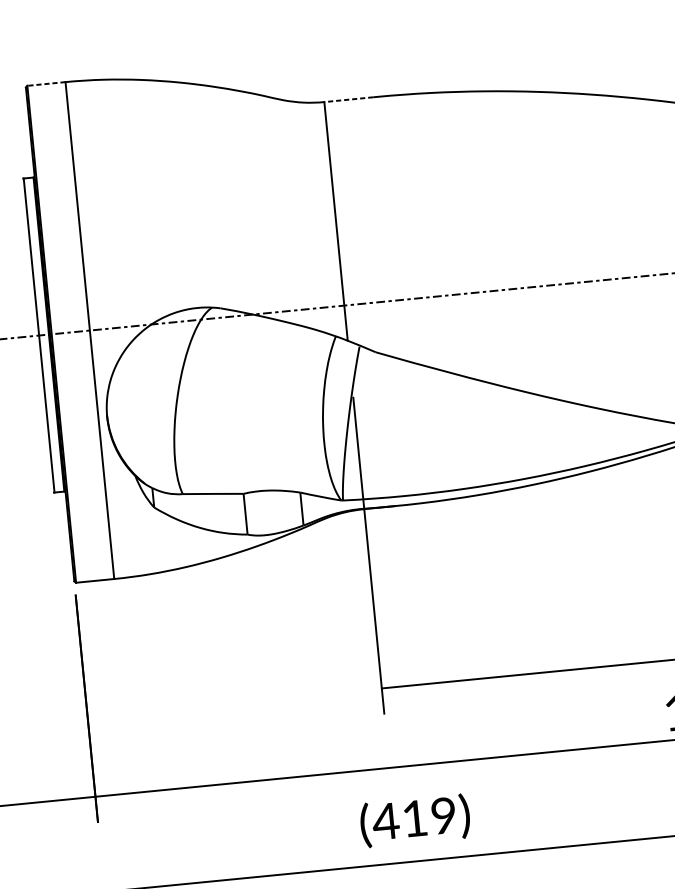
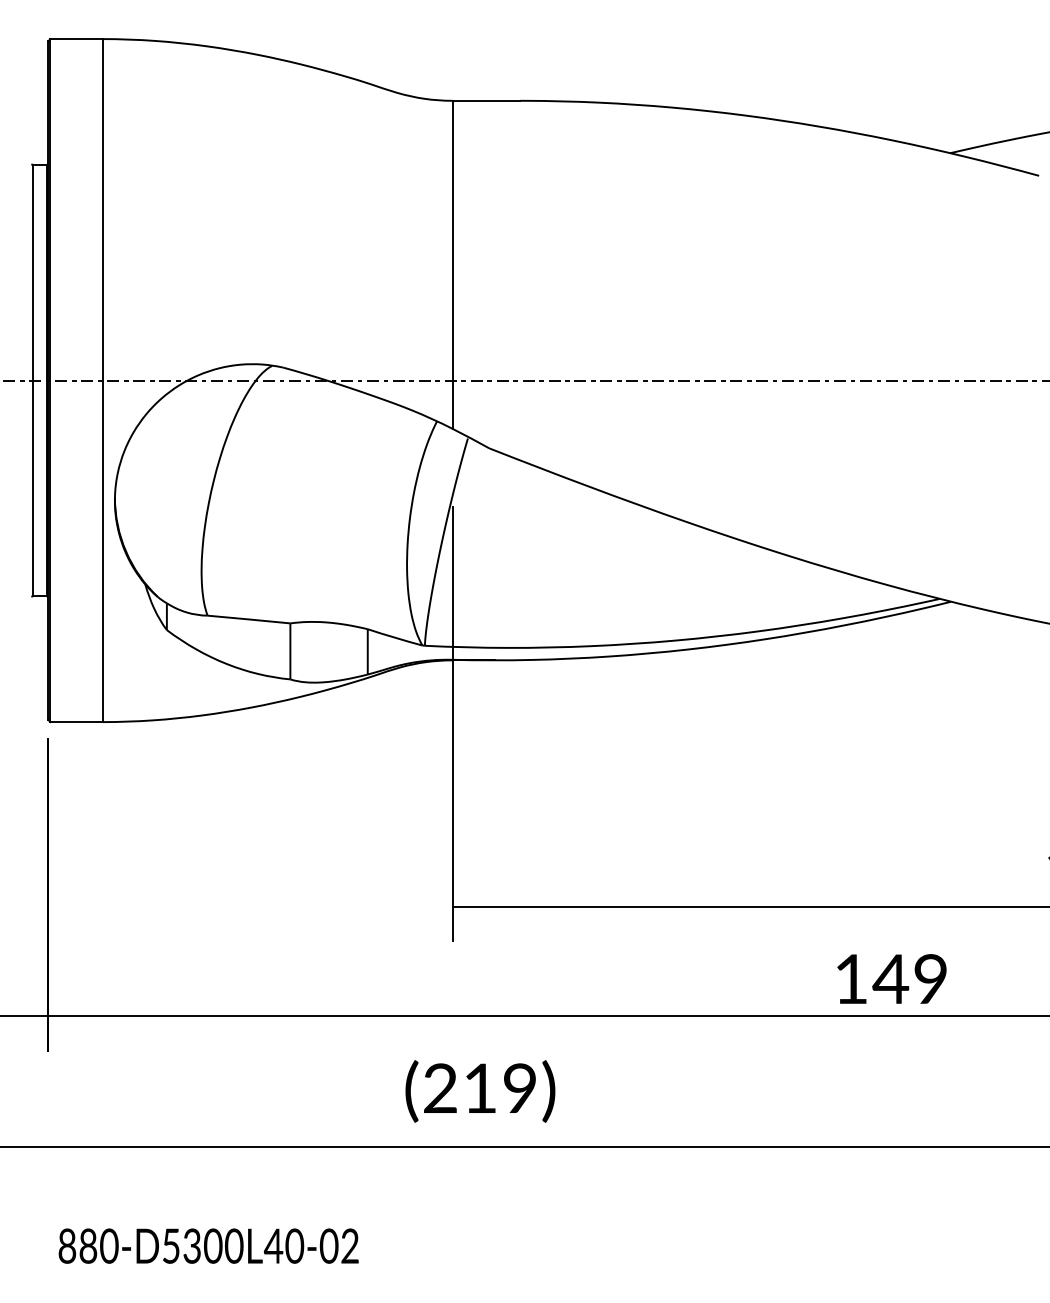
line: (46, 84) -> (76, 39), dashed -> solid
line: (348, 99) -> (486, 100), dashed -> solid
text: (385, 820) -> (439, 1087), (419) -> (219)

